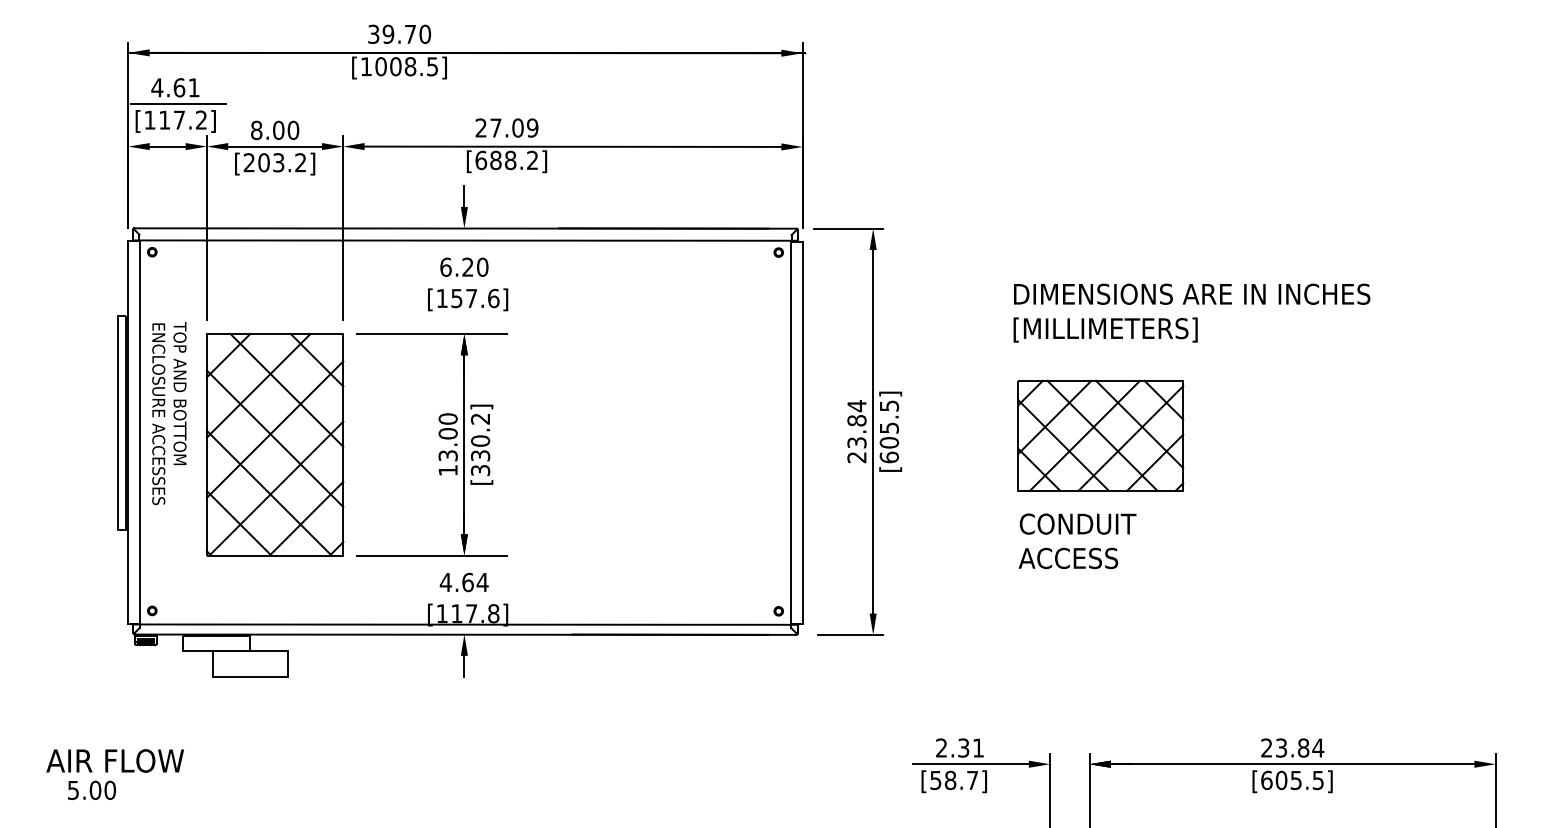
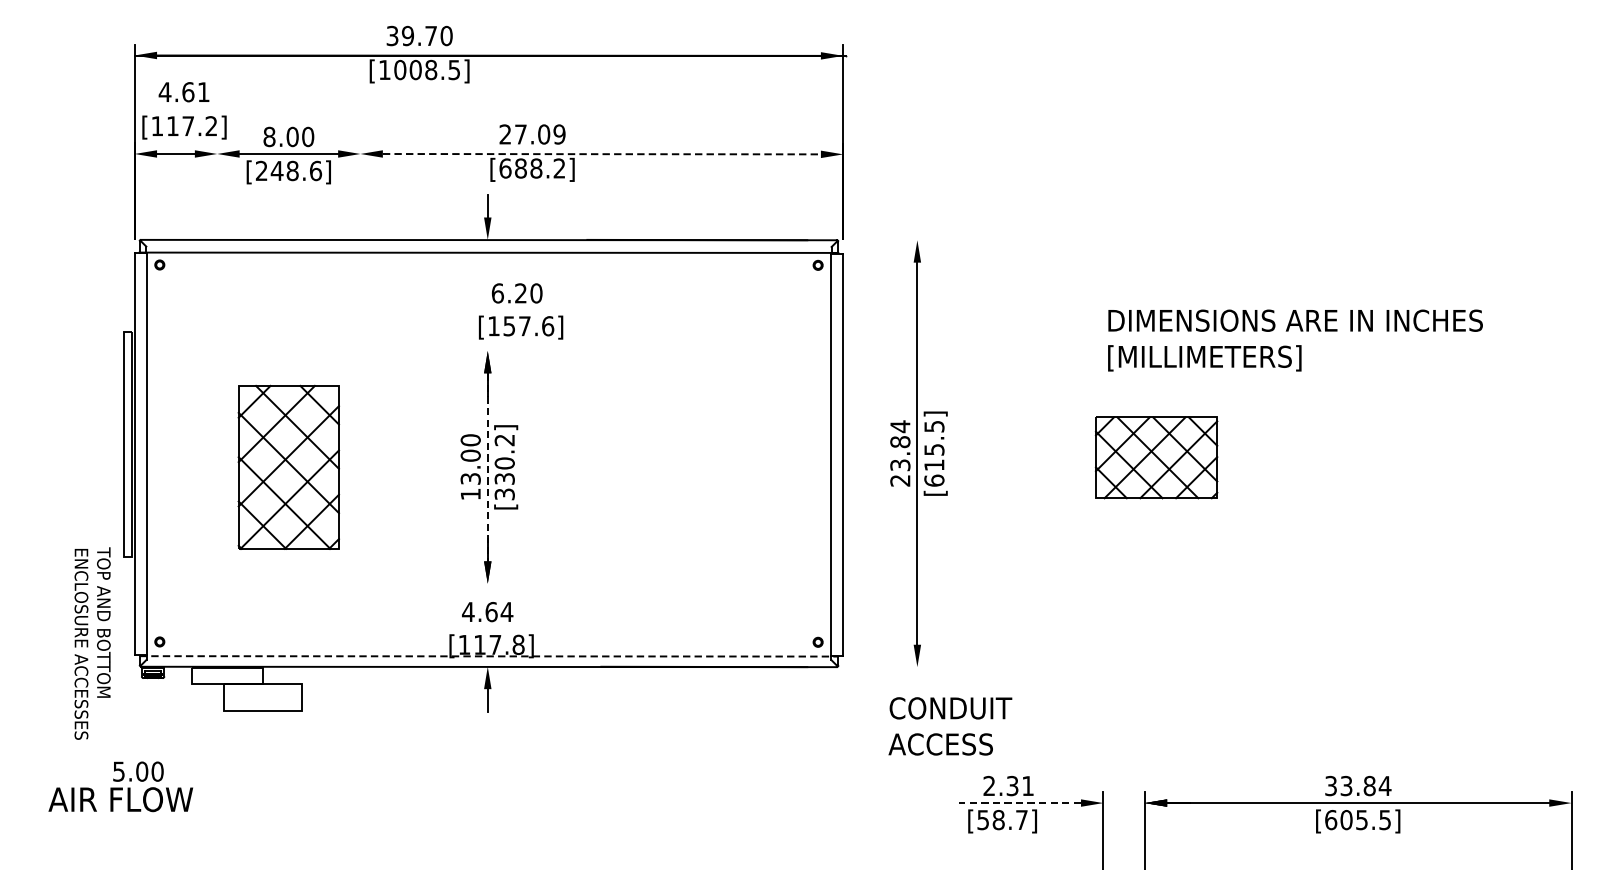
line: (178, 104) -> (187, 109), removed
line: (573, 146) -> (602, 153), solid -> dashed
text: (281, 162) -> (295, 170), [203.2] -> [248.6]
line: (206, 228) -> (216, 240), removed
line: (343, 228) -> (360, 240), removed
line: (848, 228) -> (891, 240), removed
text: (468, 284) -> (521, 311), moved
text: (1191, 312) -> (1294, 339), moved
line: (431, 334) -> (453, 351), removed
text: (169, 413) -> (92, 643), moved
part: (1100, 435) -> (1156, 457), size x0.7
text: (888, 442) -> (933, 464), [605.5] -> [615.5]
part: (274, 444) -> (288, 467), size x0.7
line: (464, 445) -> (487, 468), solid -> dashed
text: (1077, 541) -> (950, 726), moved
line: (431, 555) -> (453, 583), removed
line: (466, 624) -> (490, 656), solid -> dashed
line: (850, 634) -> (893, 666), removed
text: (1266, 747) -> (1330, 785), 23.84 -> 33.84
line: (970, 764) -> (1019, 803), solid -> dashed
text: (91, 789) -> (137, 770), moved

